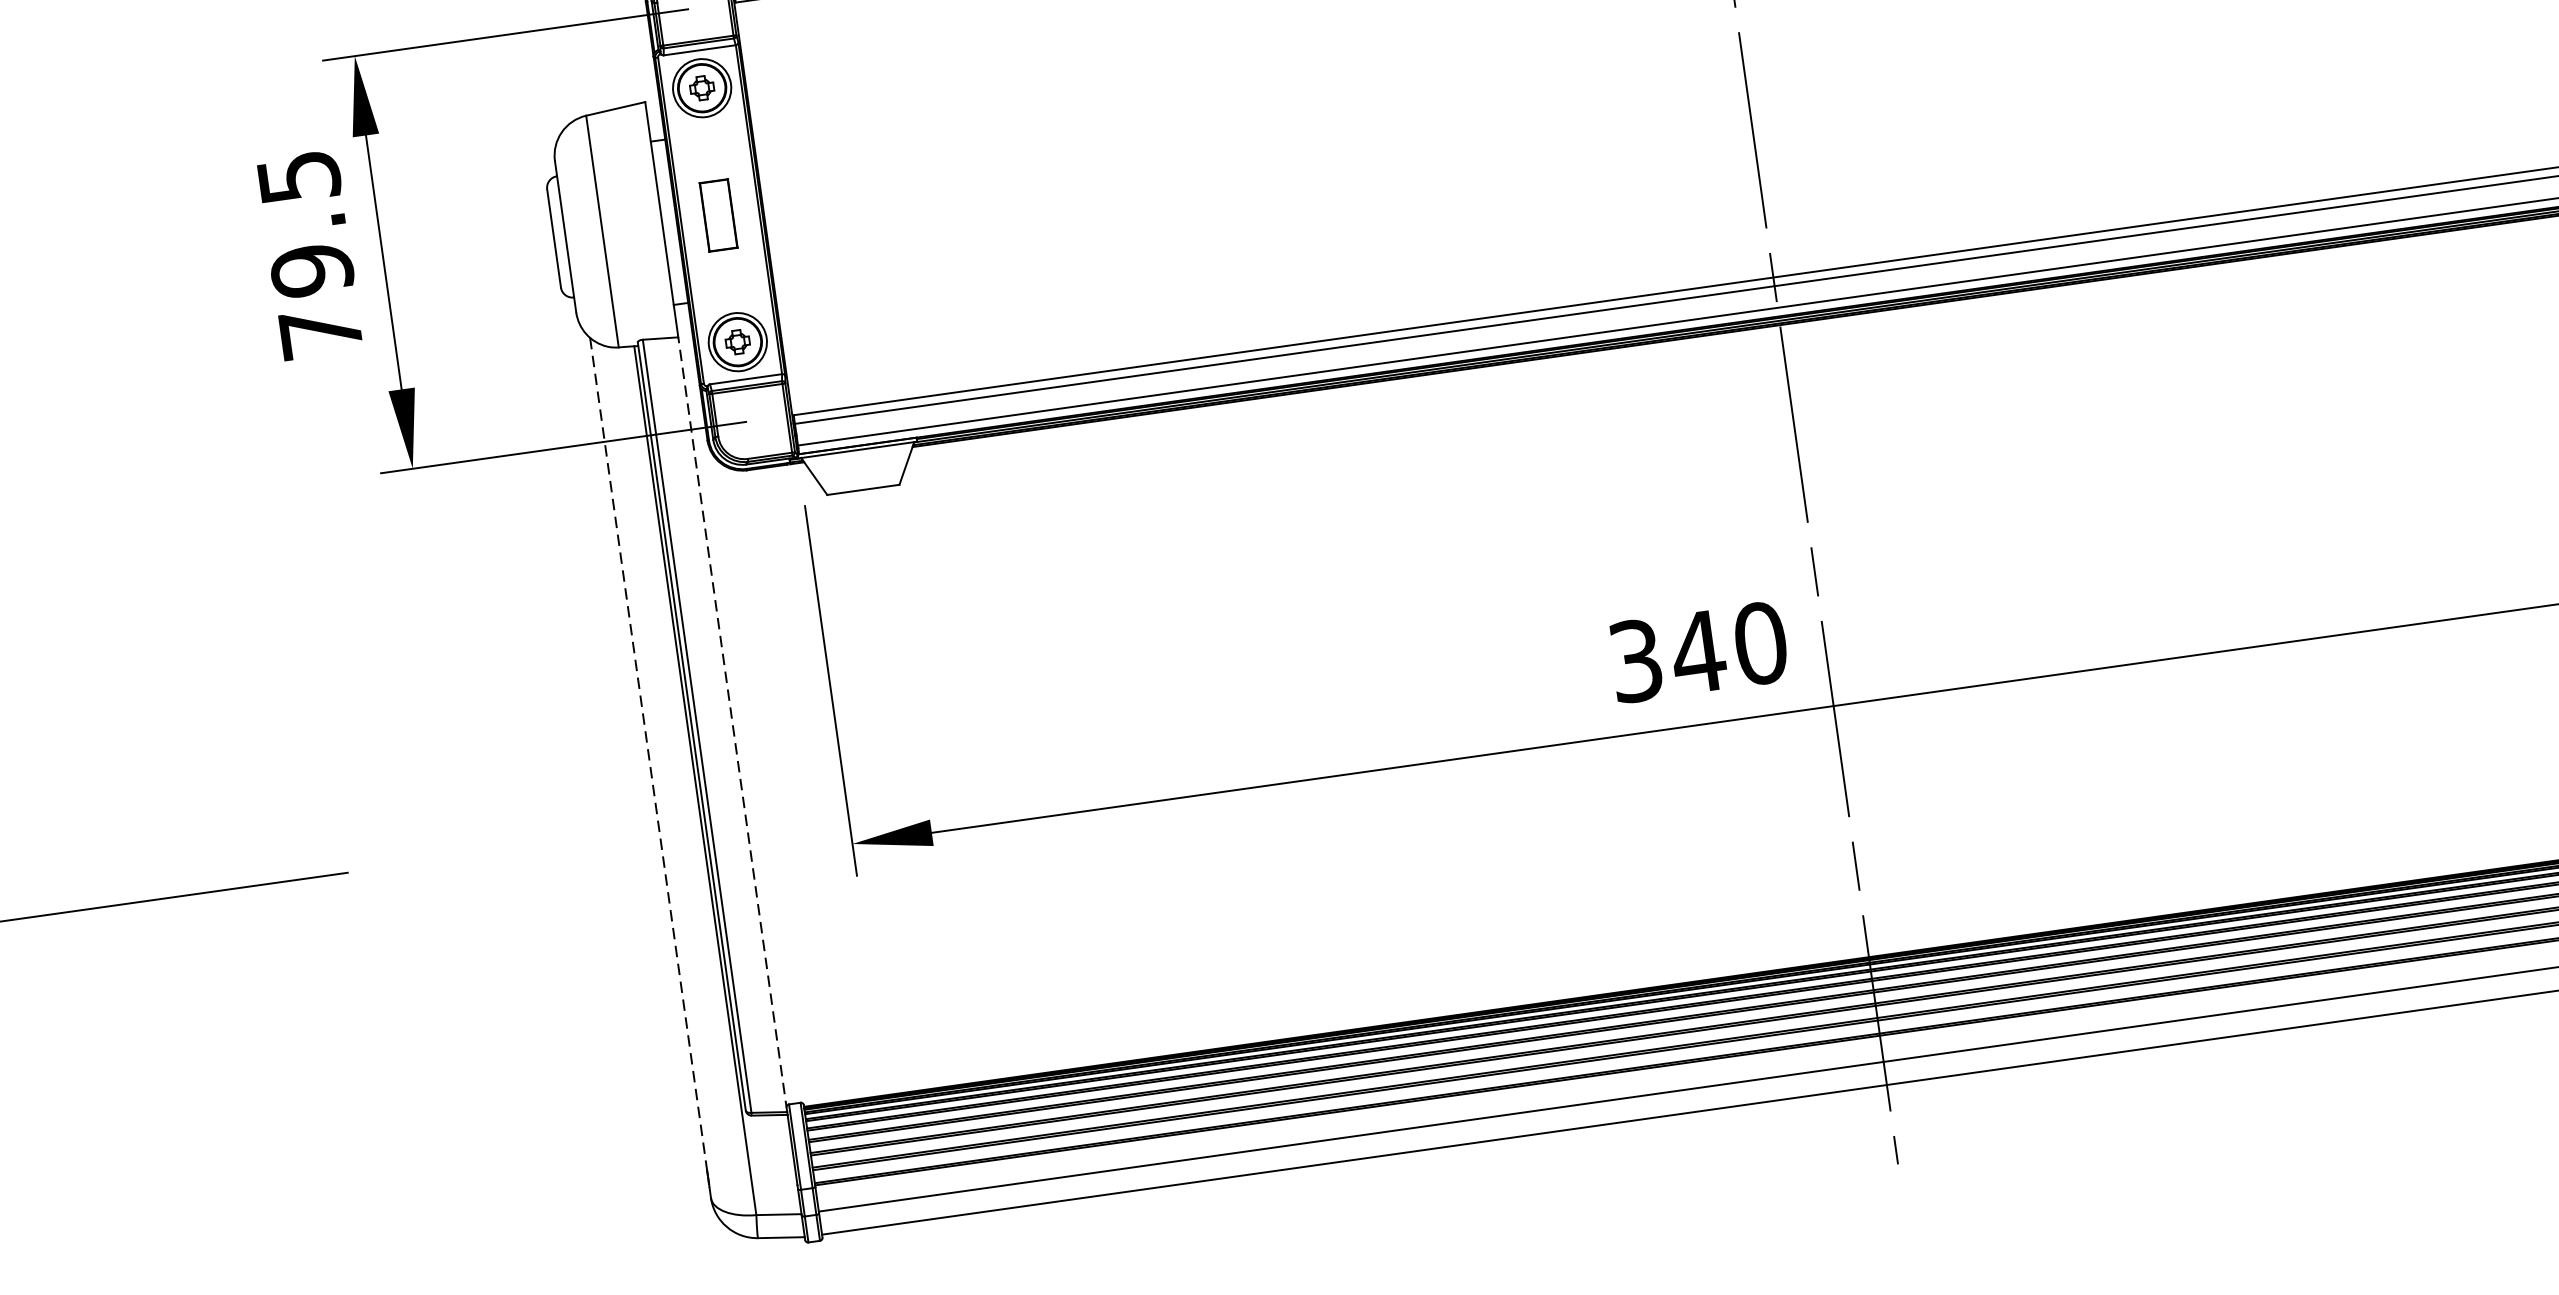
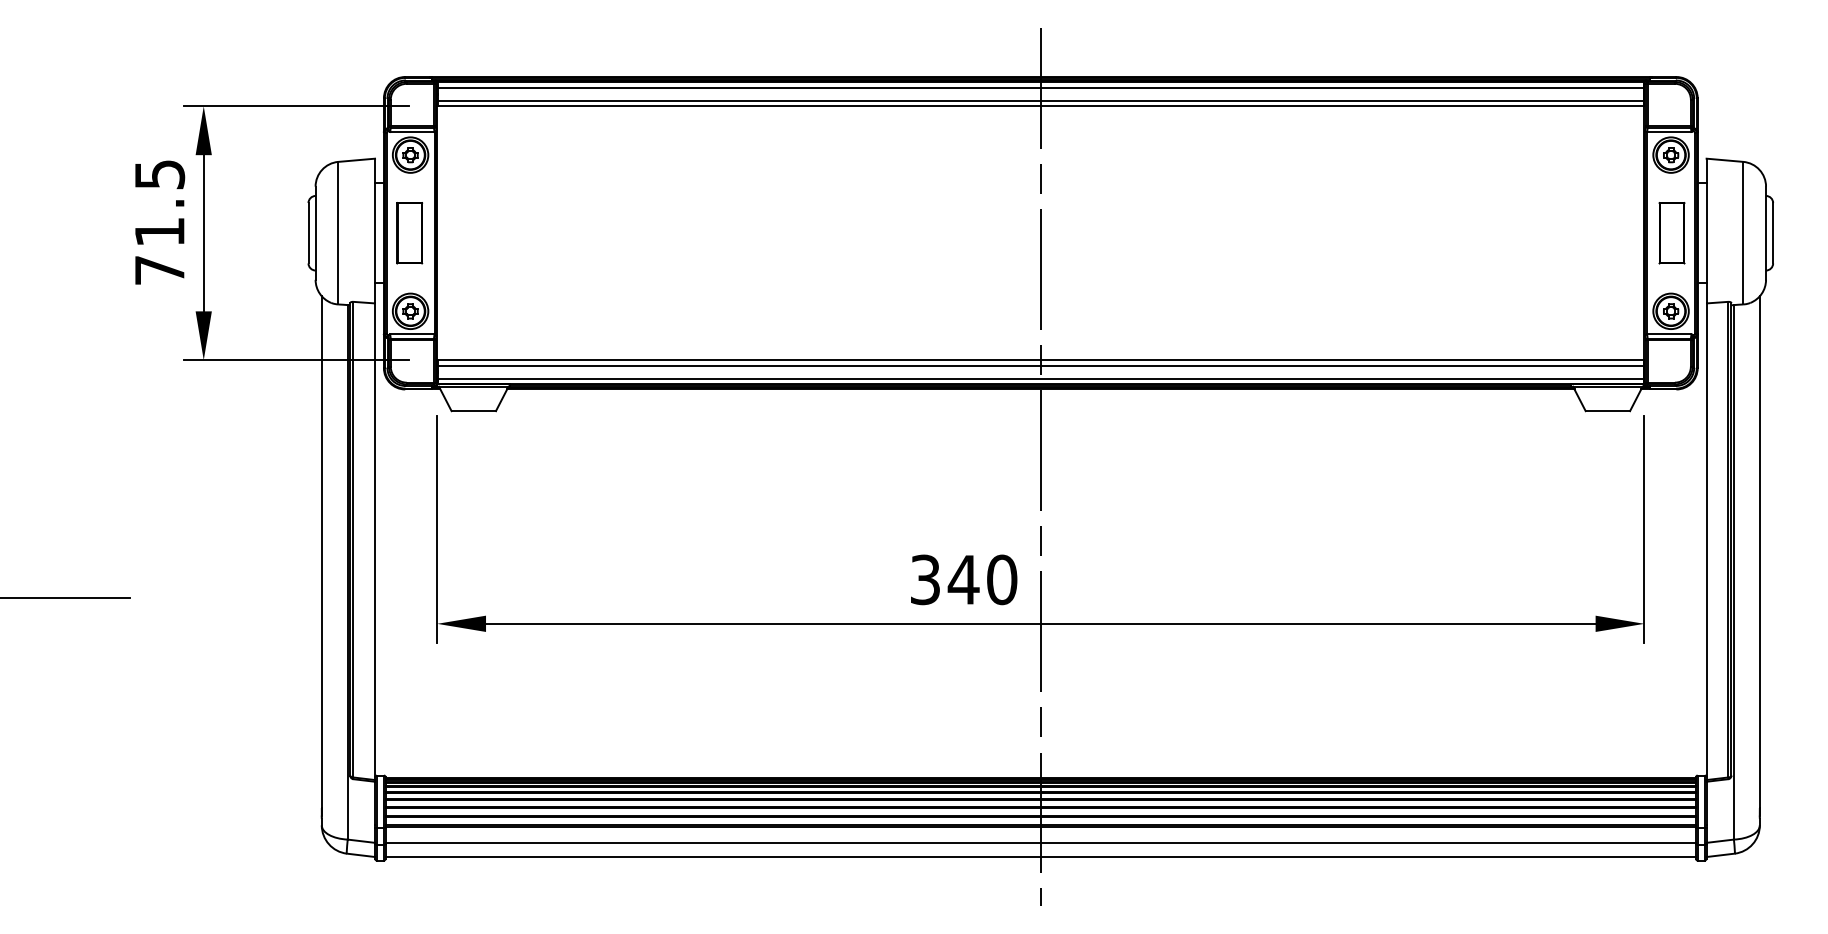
part: (718, 215) -> (409, 233), size x1.43
text: (311, 271) -> (159, 232), 79.5 -> 71.5
line: (733, 724) -> (375, 541), dashed -> solid
line: (648, 754) -> (321, 552), dashed -> solid

